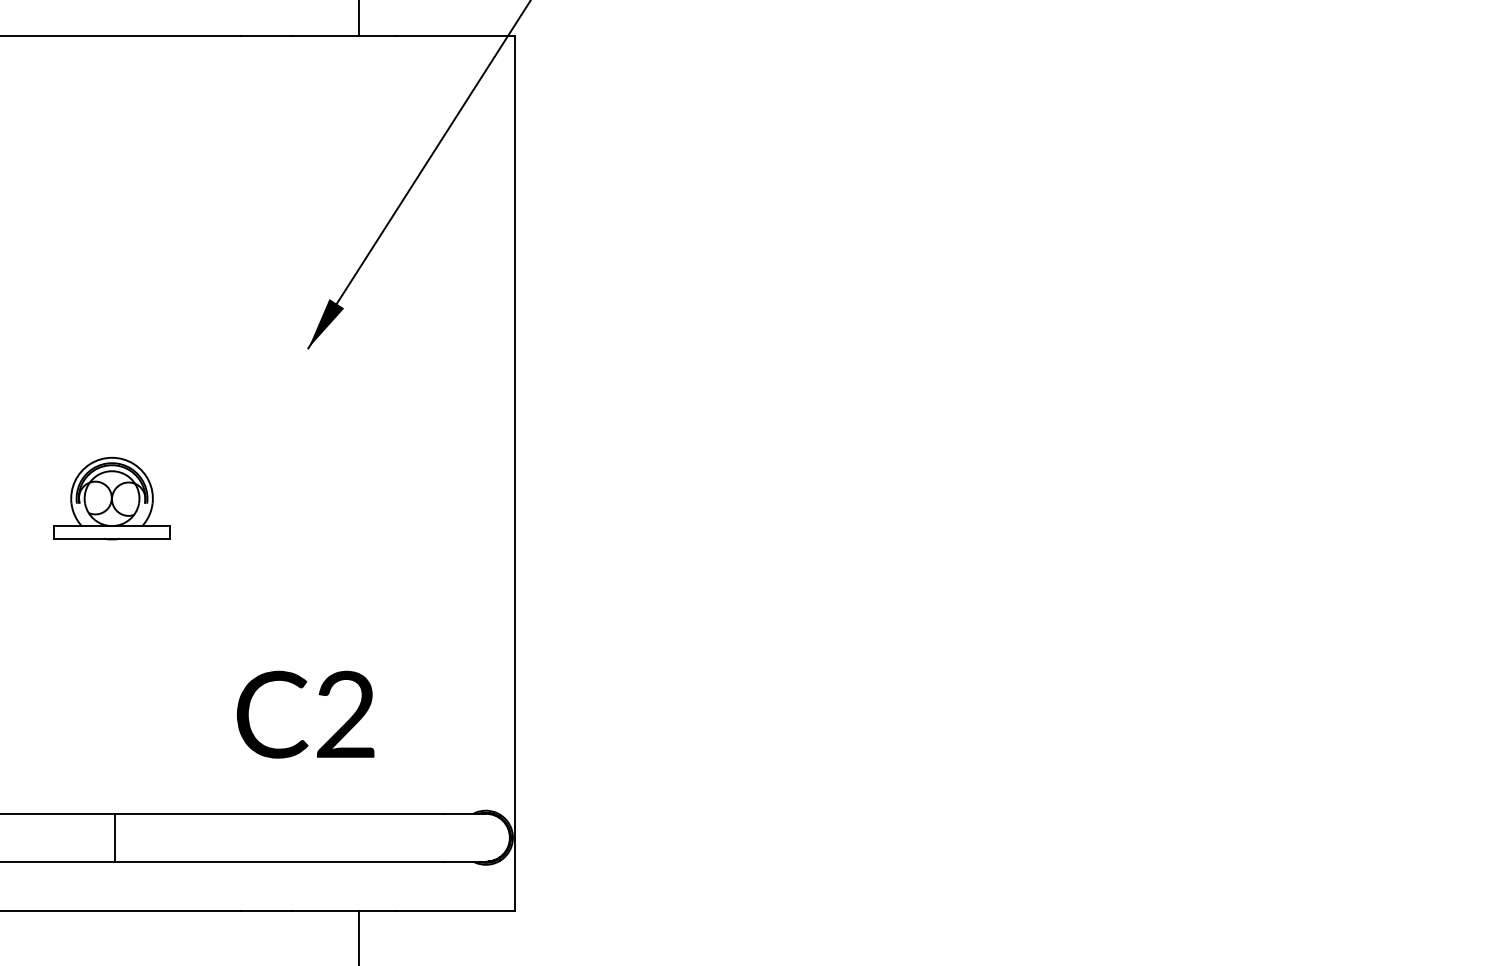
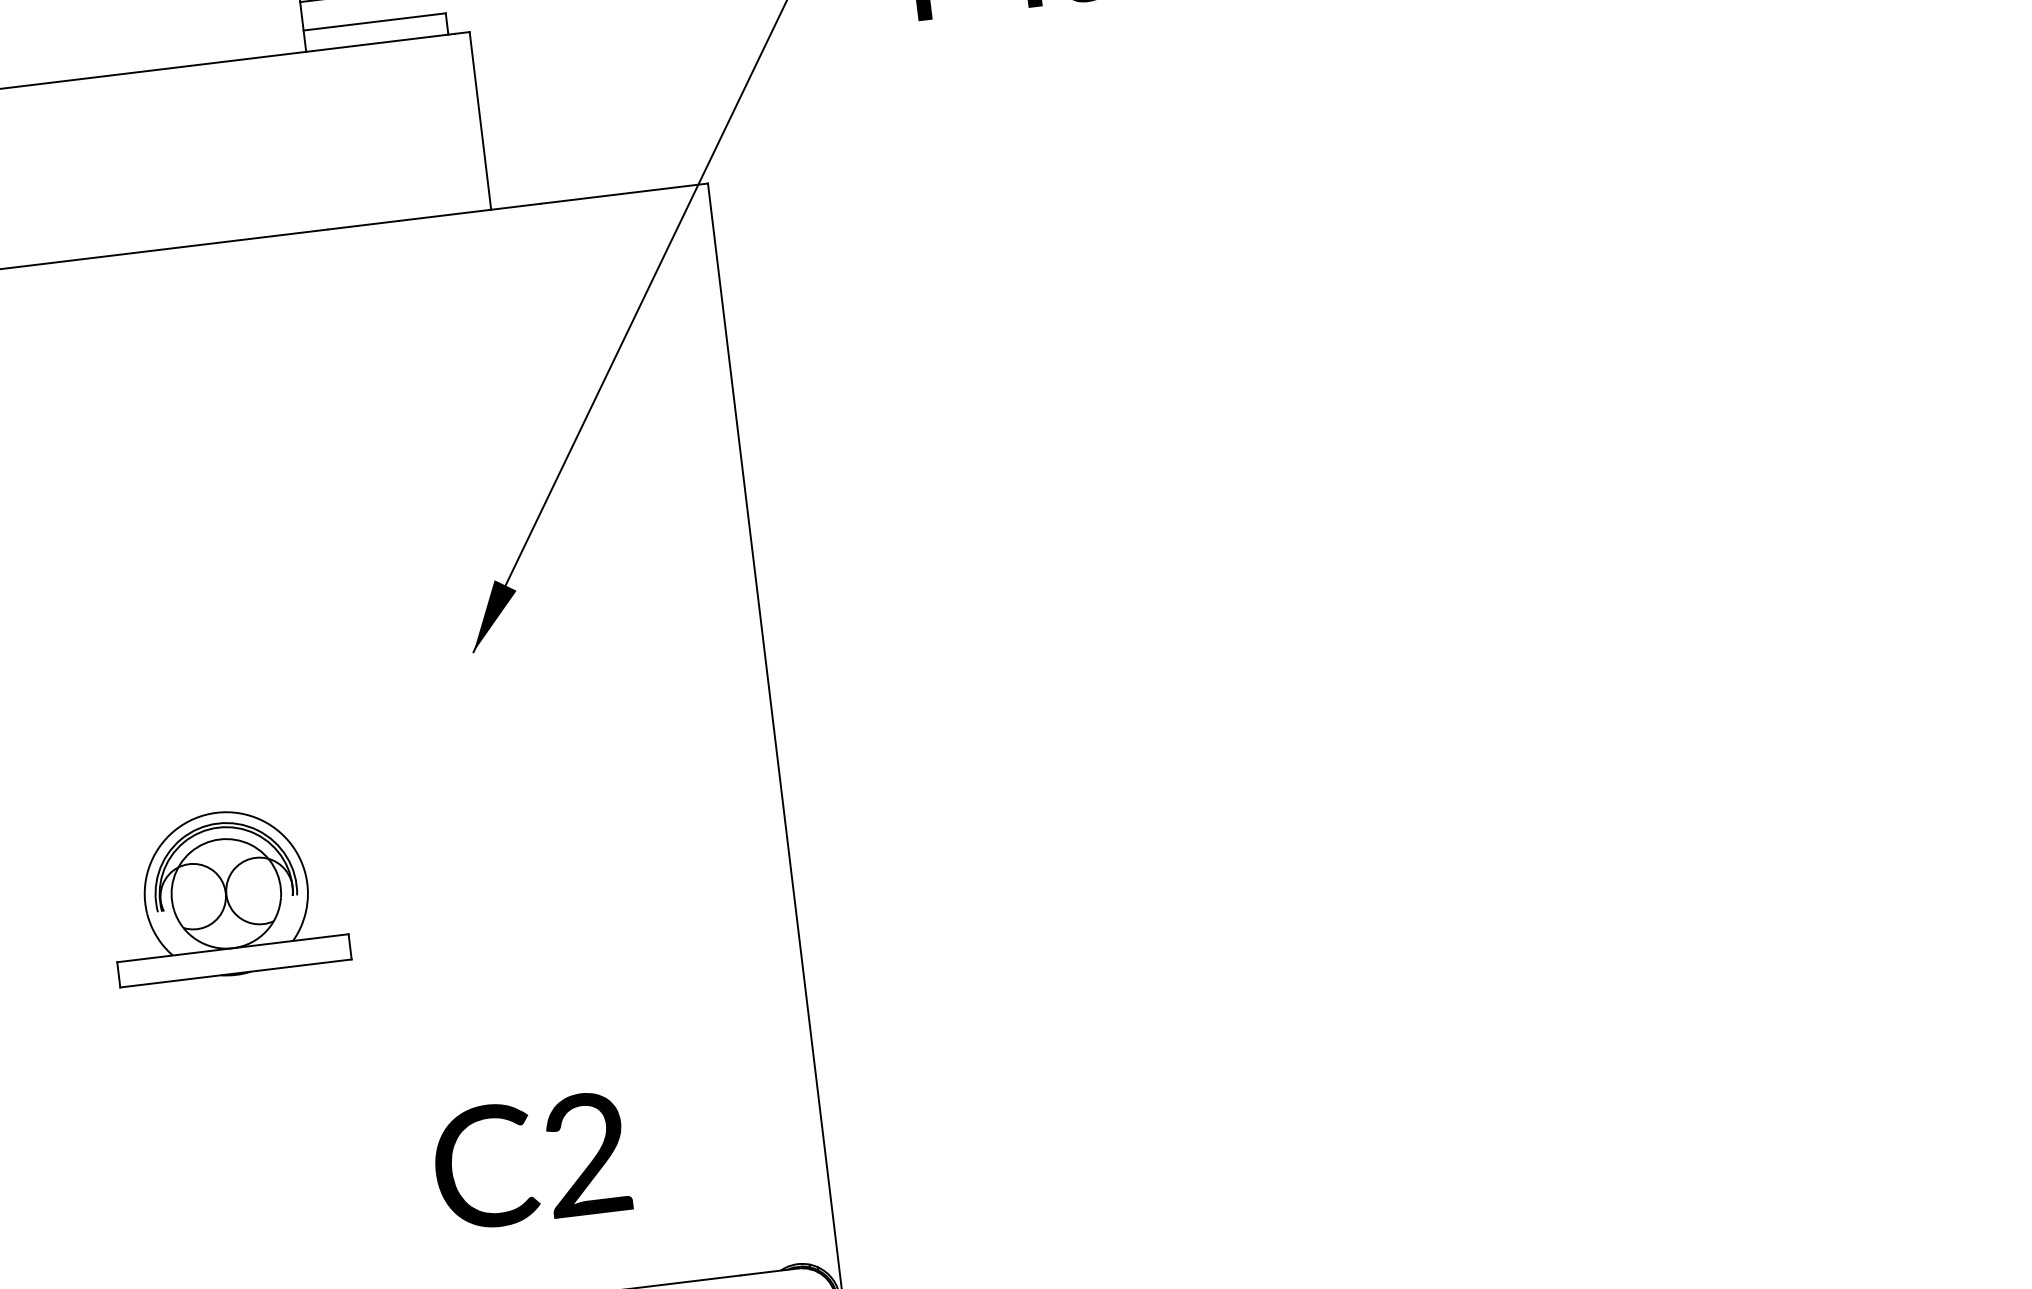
part: (111, 498) -> (225, 893), size x1.43

